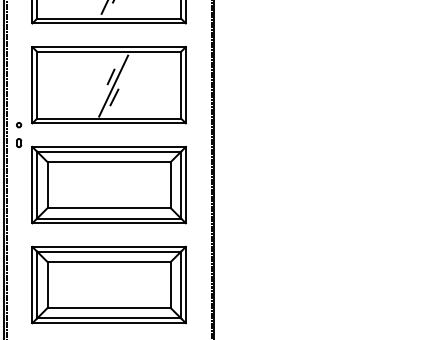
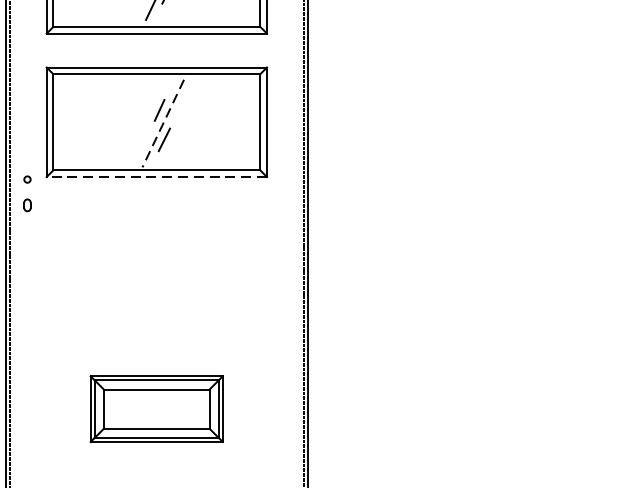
line: (113, 86) -> (163, 124), solid -> dashed
line: (109, 123) -> (157, 177), solid -> dashed
part: (108, 184) -> (155, 264), removed
part: (108, 284) -> (155, 408), size x0.6

